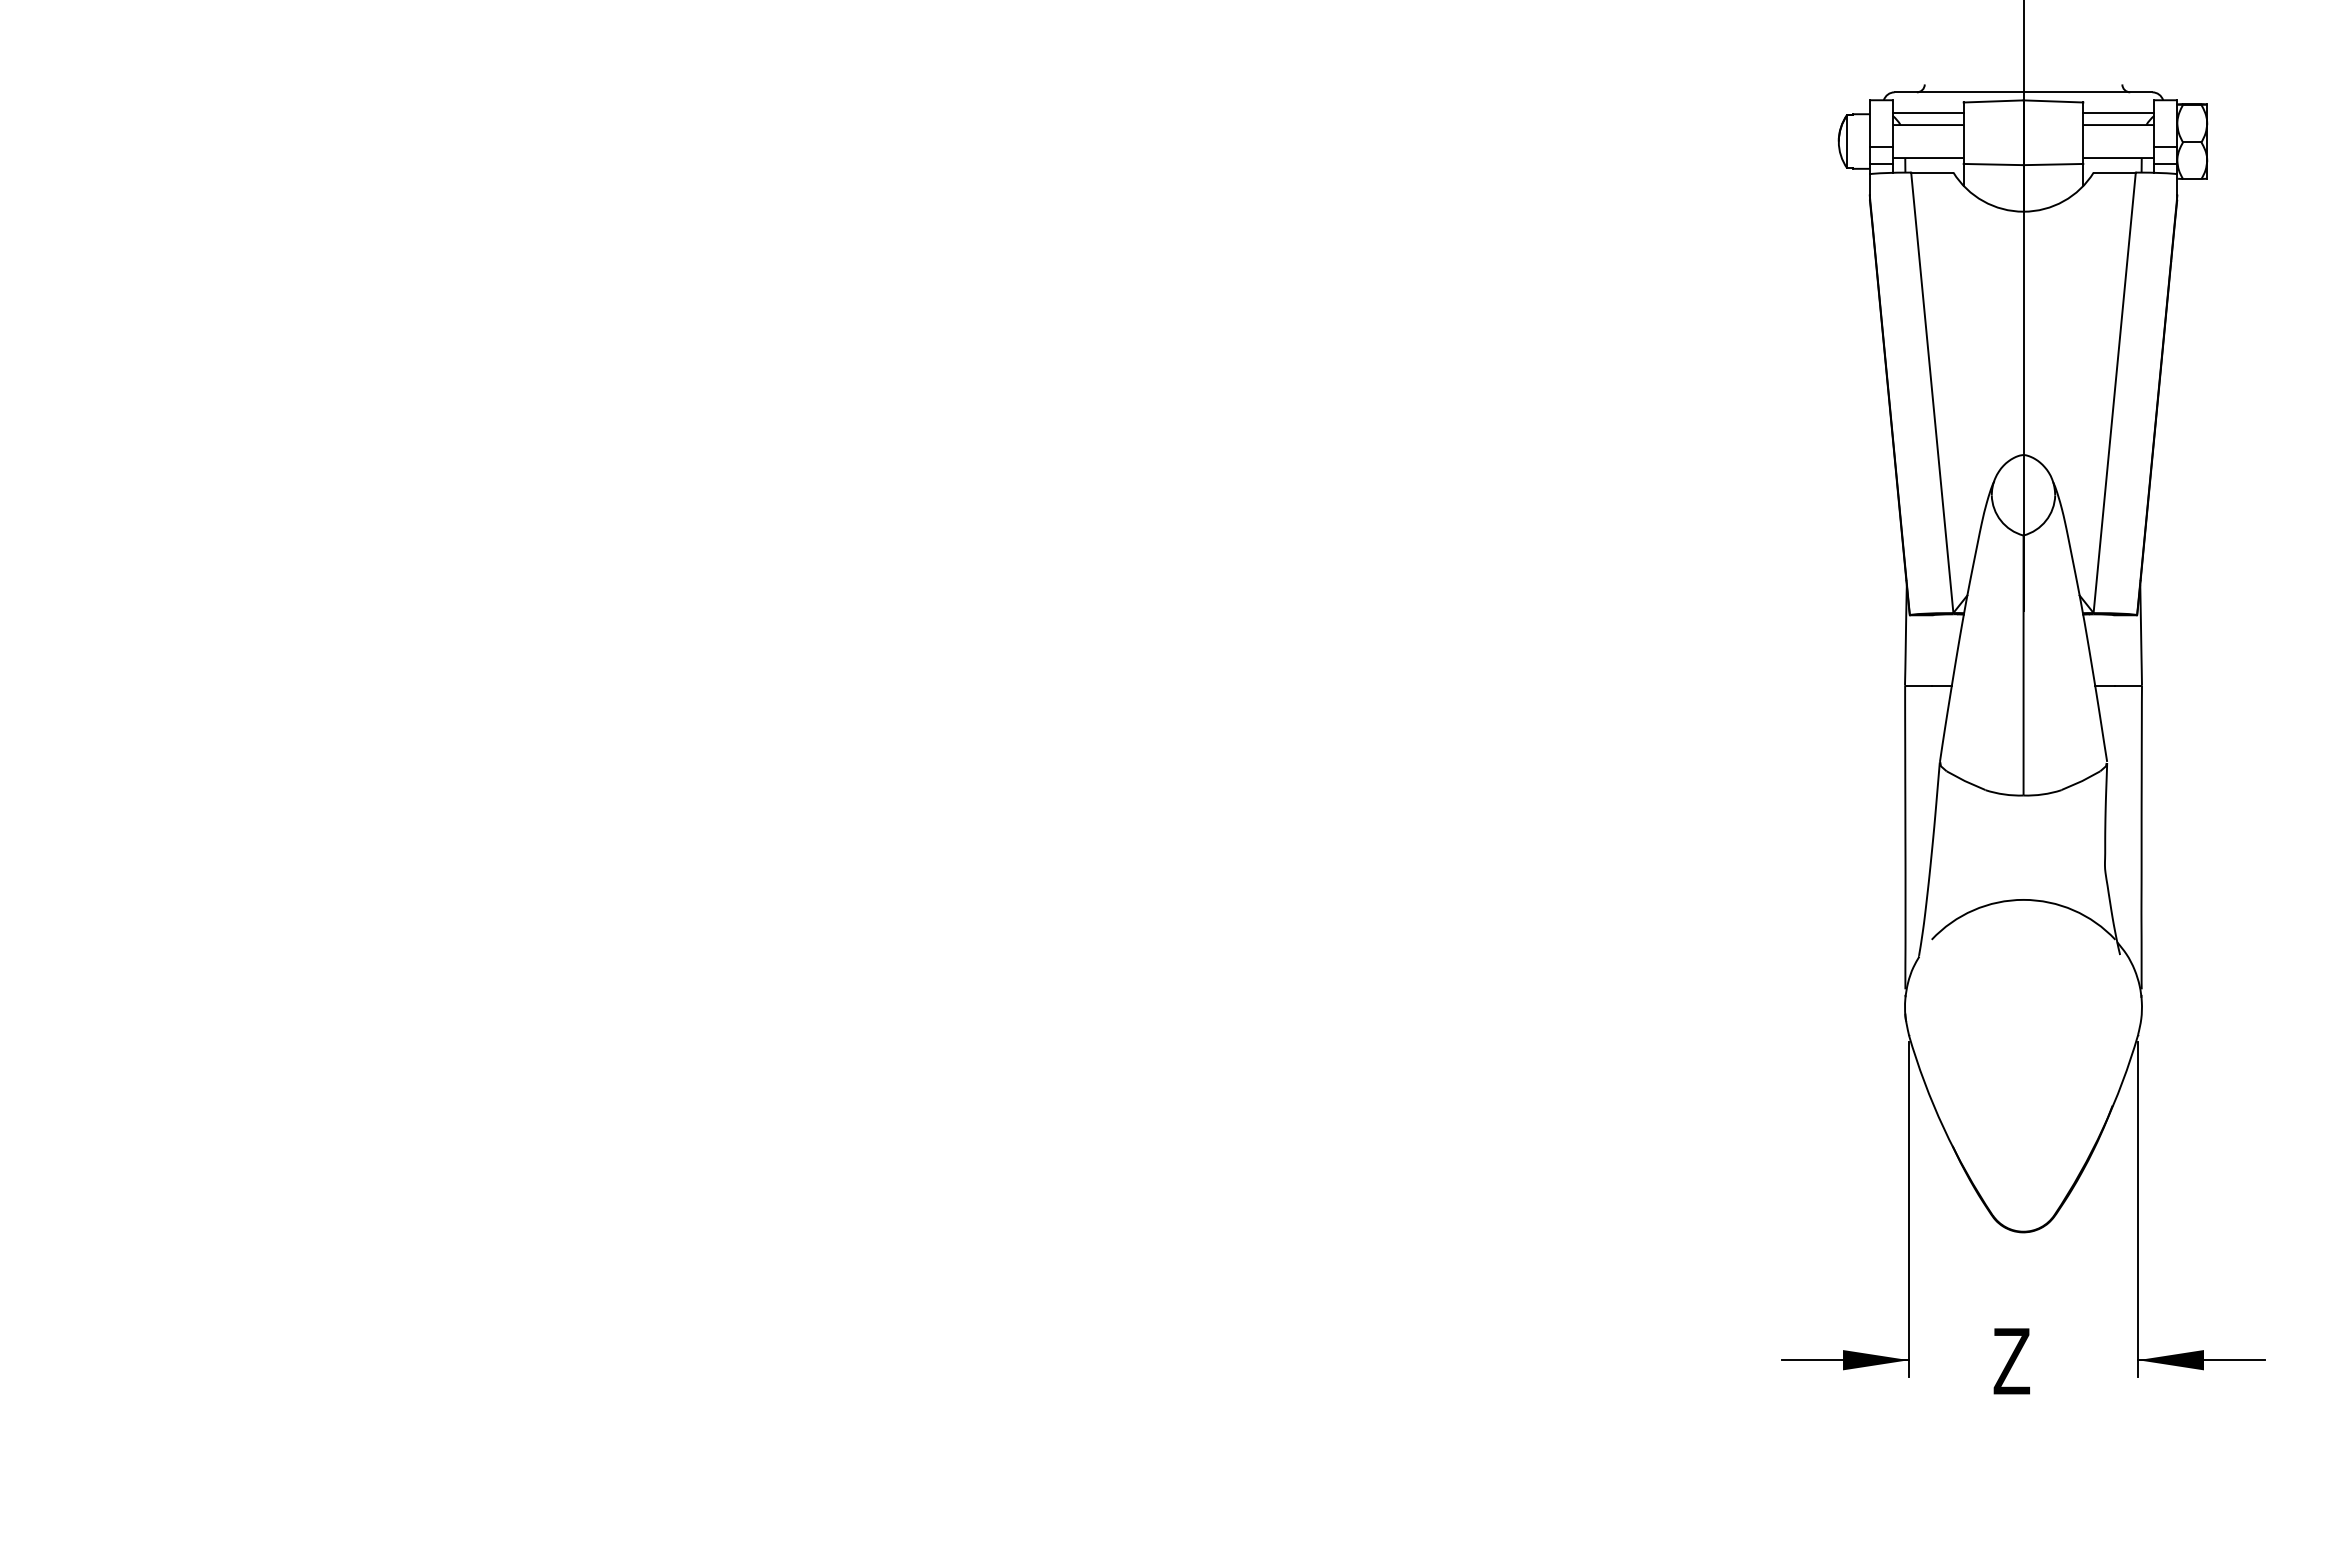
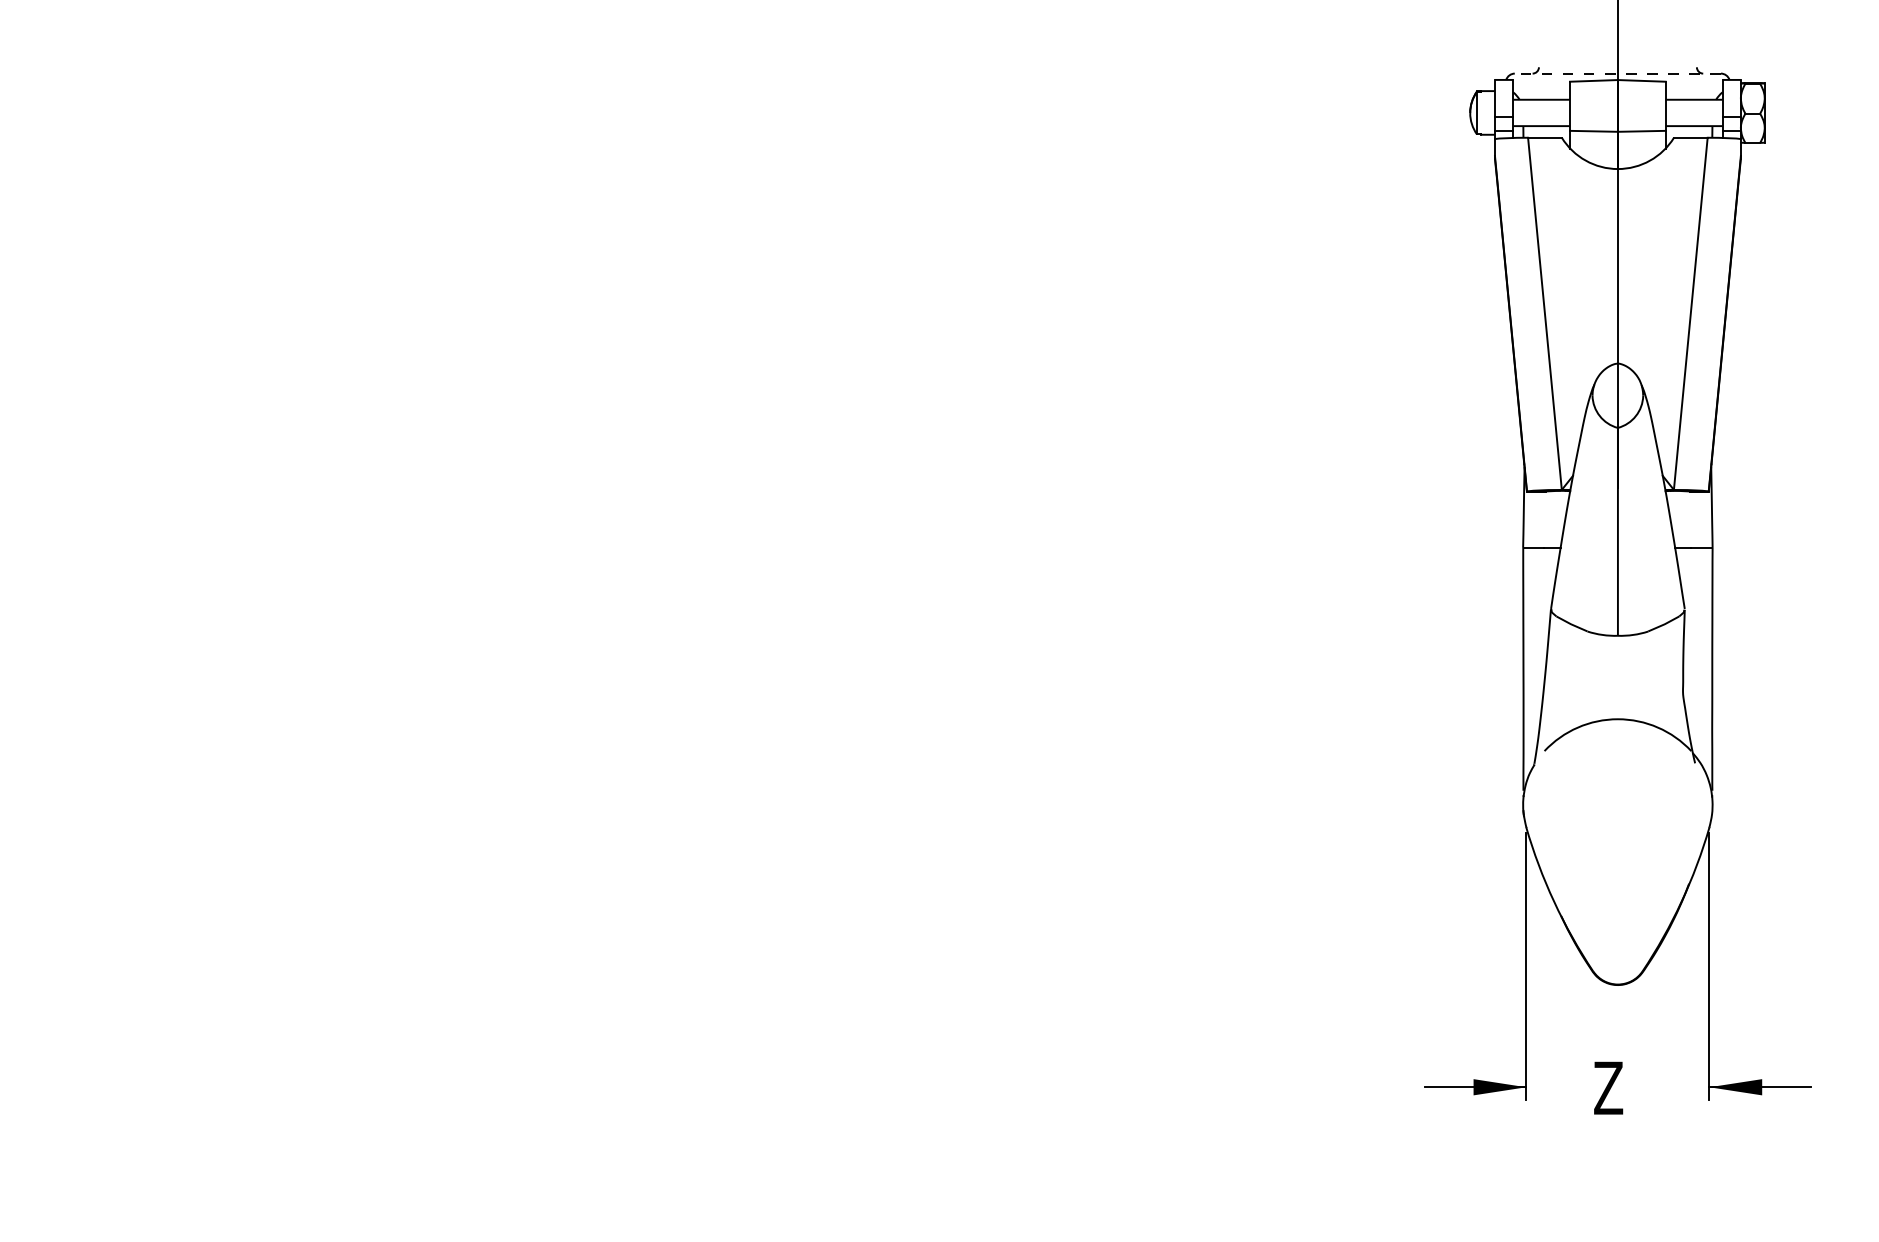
line: (2023, 92) -> (1617, 73), solid -> dashed
line: (1927, 113) -> (1541, 90), removed
line: (2118, 113) -> (1693, 90), removed

